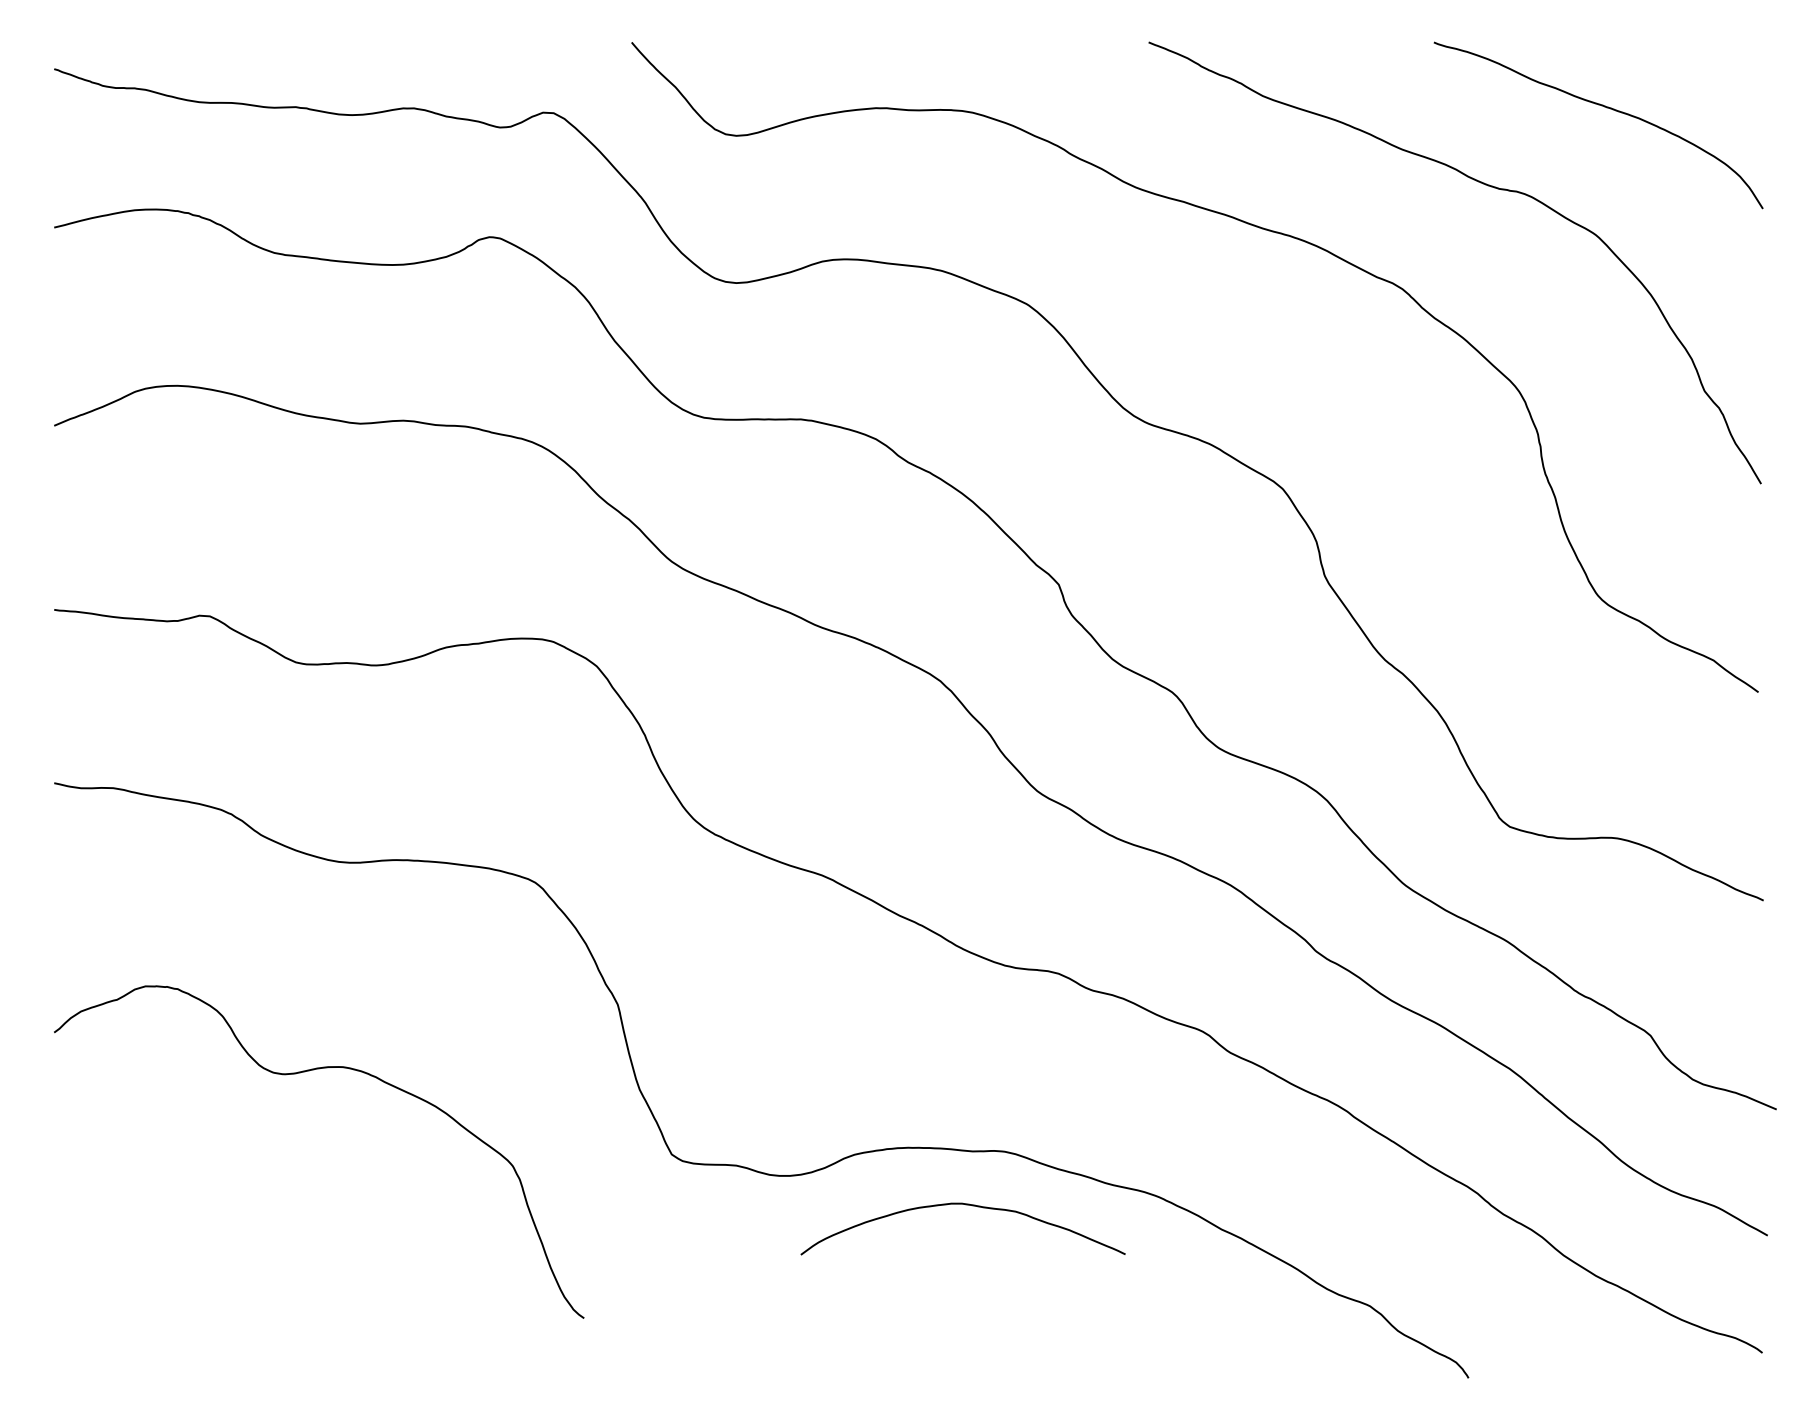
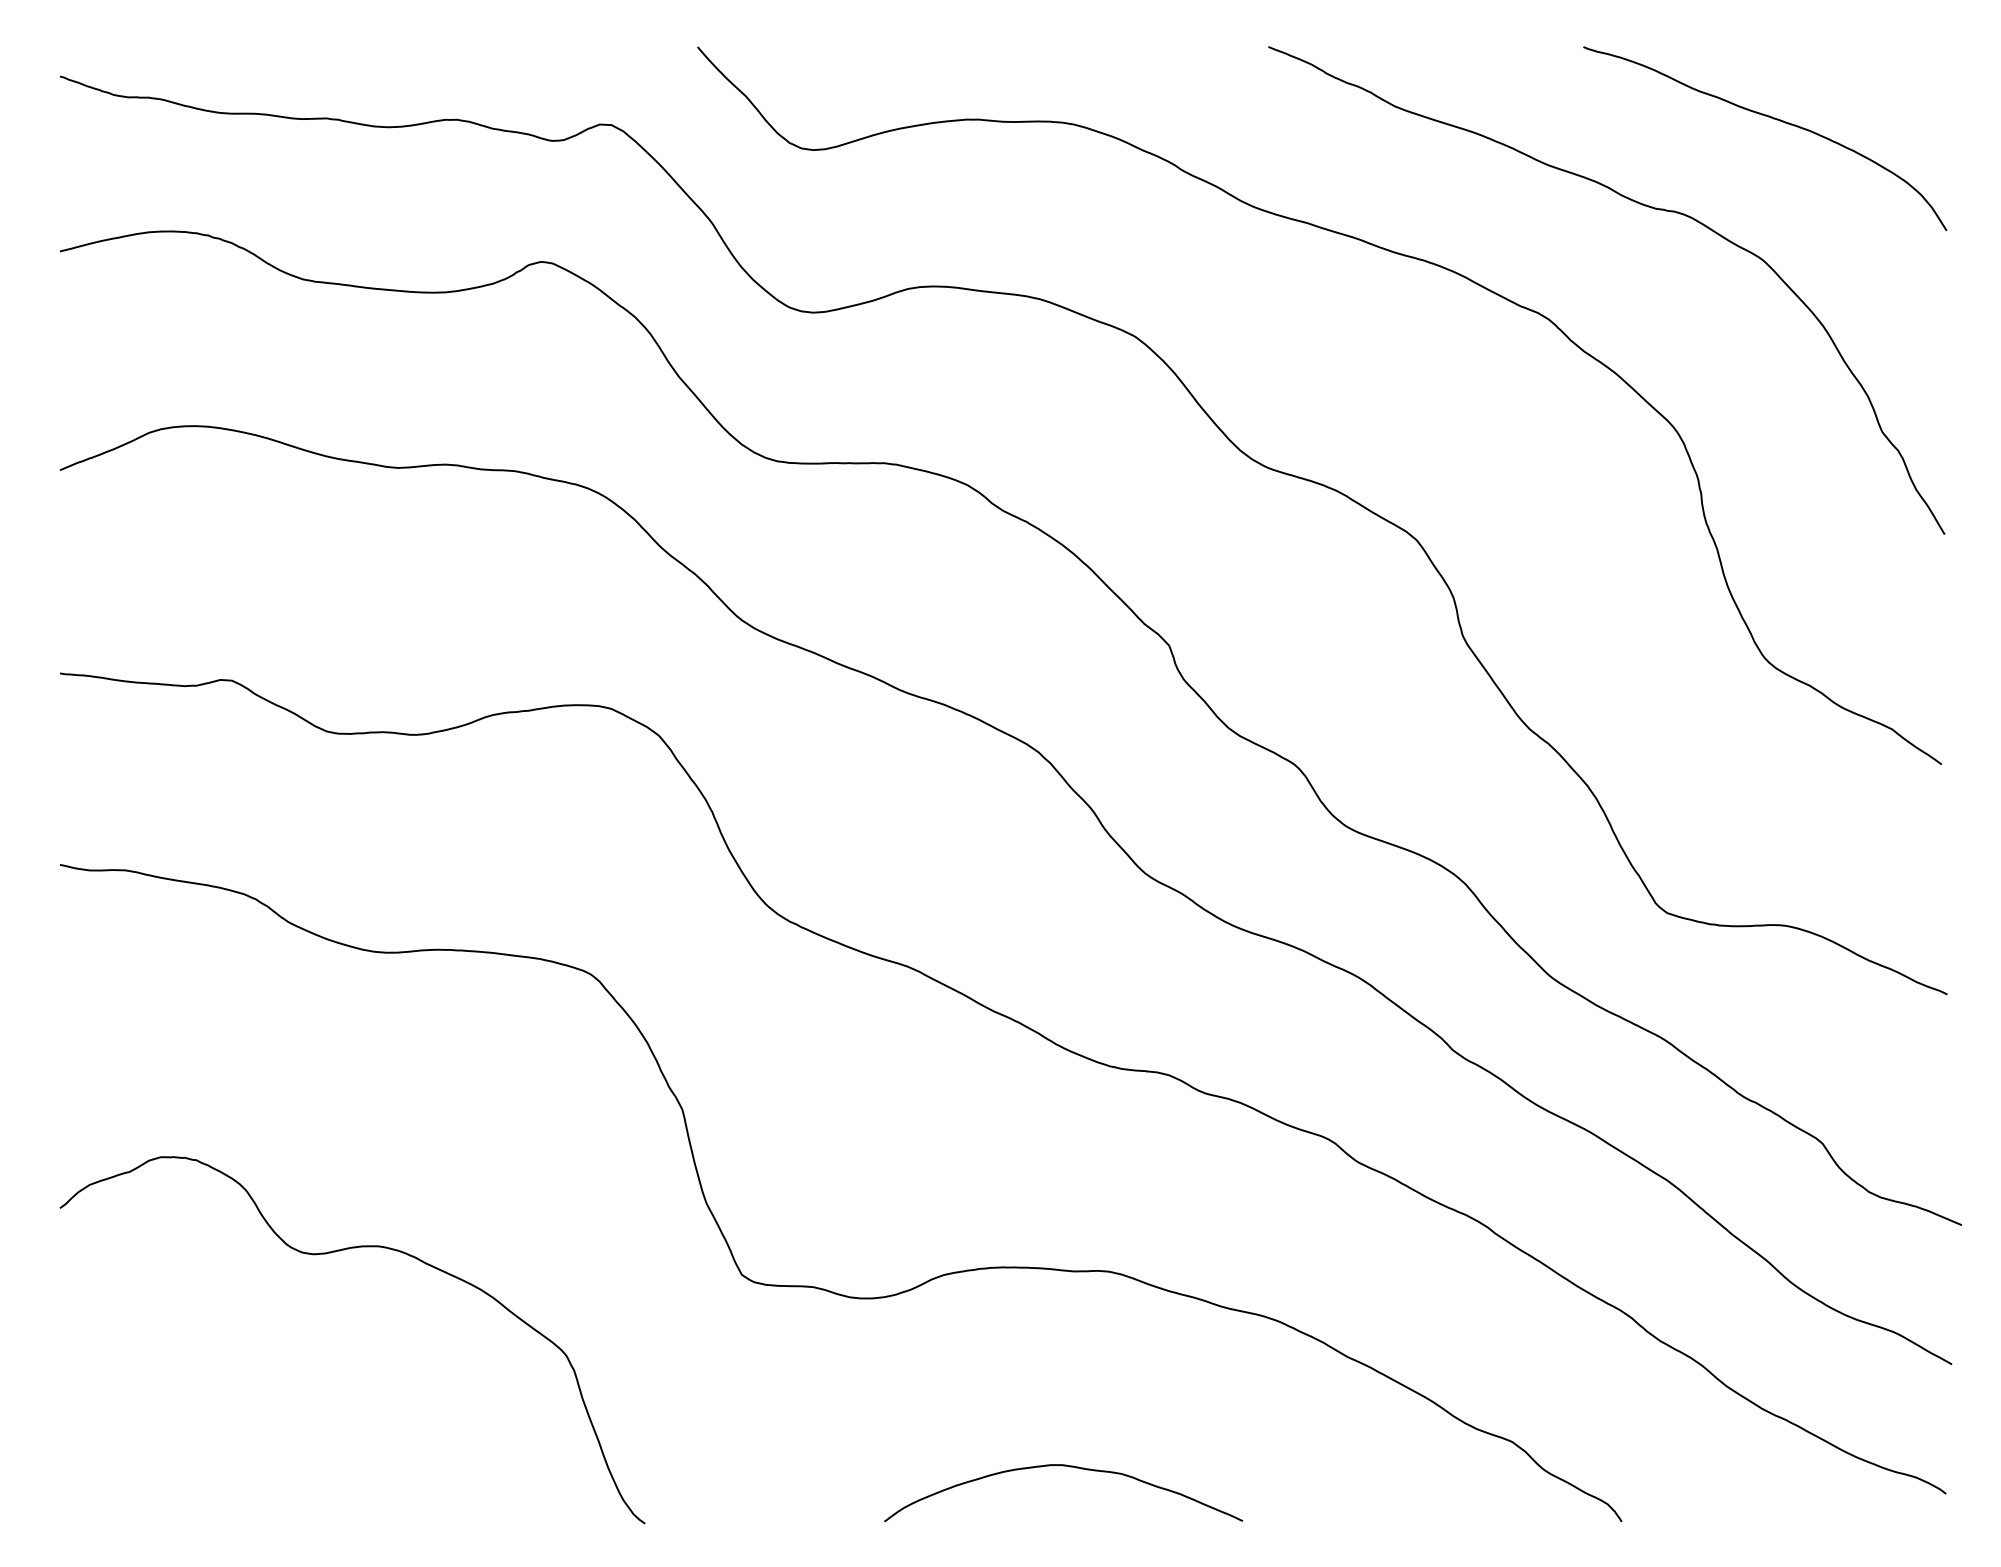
curve: (303, 1072) -> (335, 1252), moved
curve: (968, 1205) -> (1069, 1467), moved

